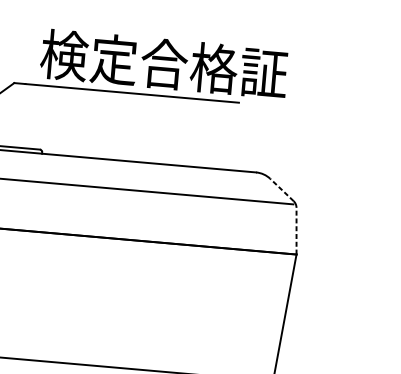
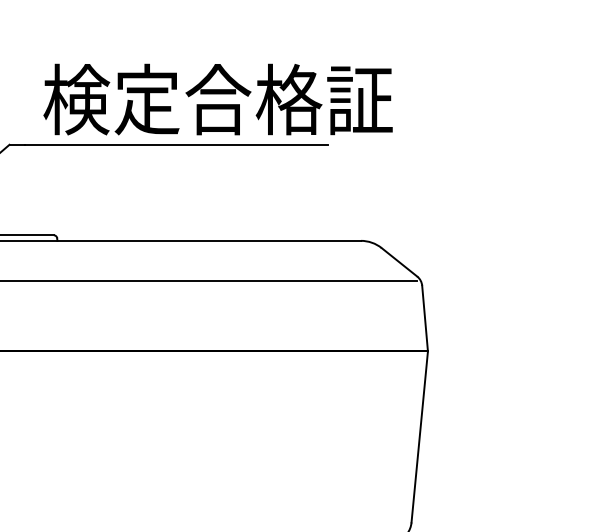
line: (281, 190) -> (399, 262), dashed -> solid
line: (296, 231) -> (425, 318), dashed -> solid

